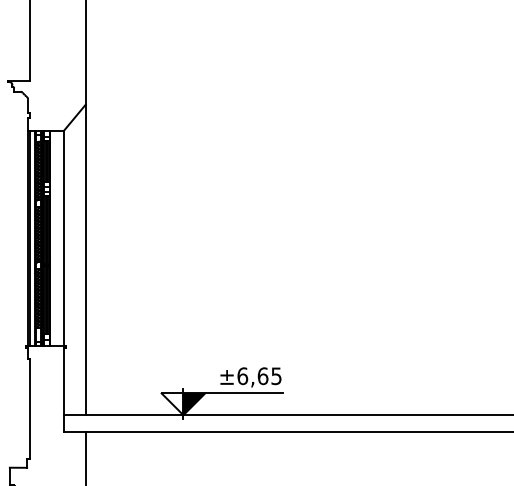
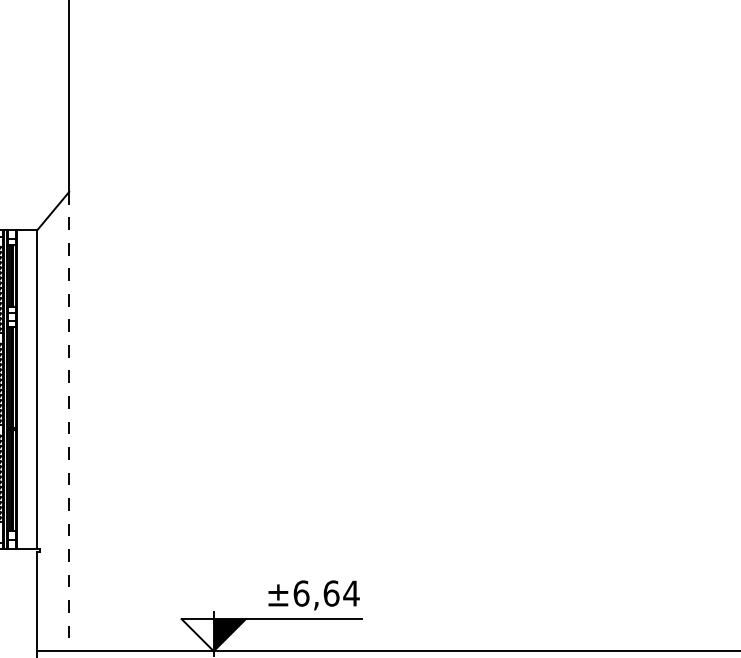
line: (85, 260) -> (68, 422), solid -> dashed
text: (276, 376) -> (351, 593), ±6,65 -> ±6,64

